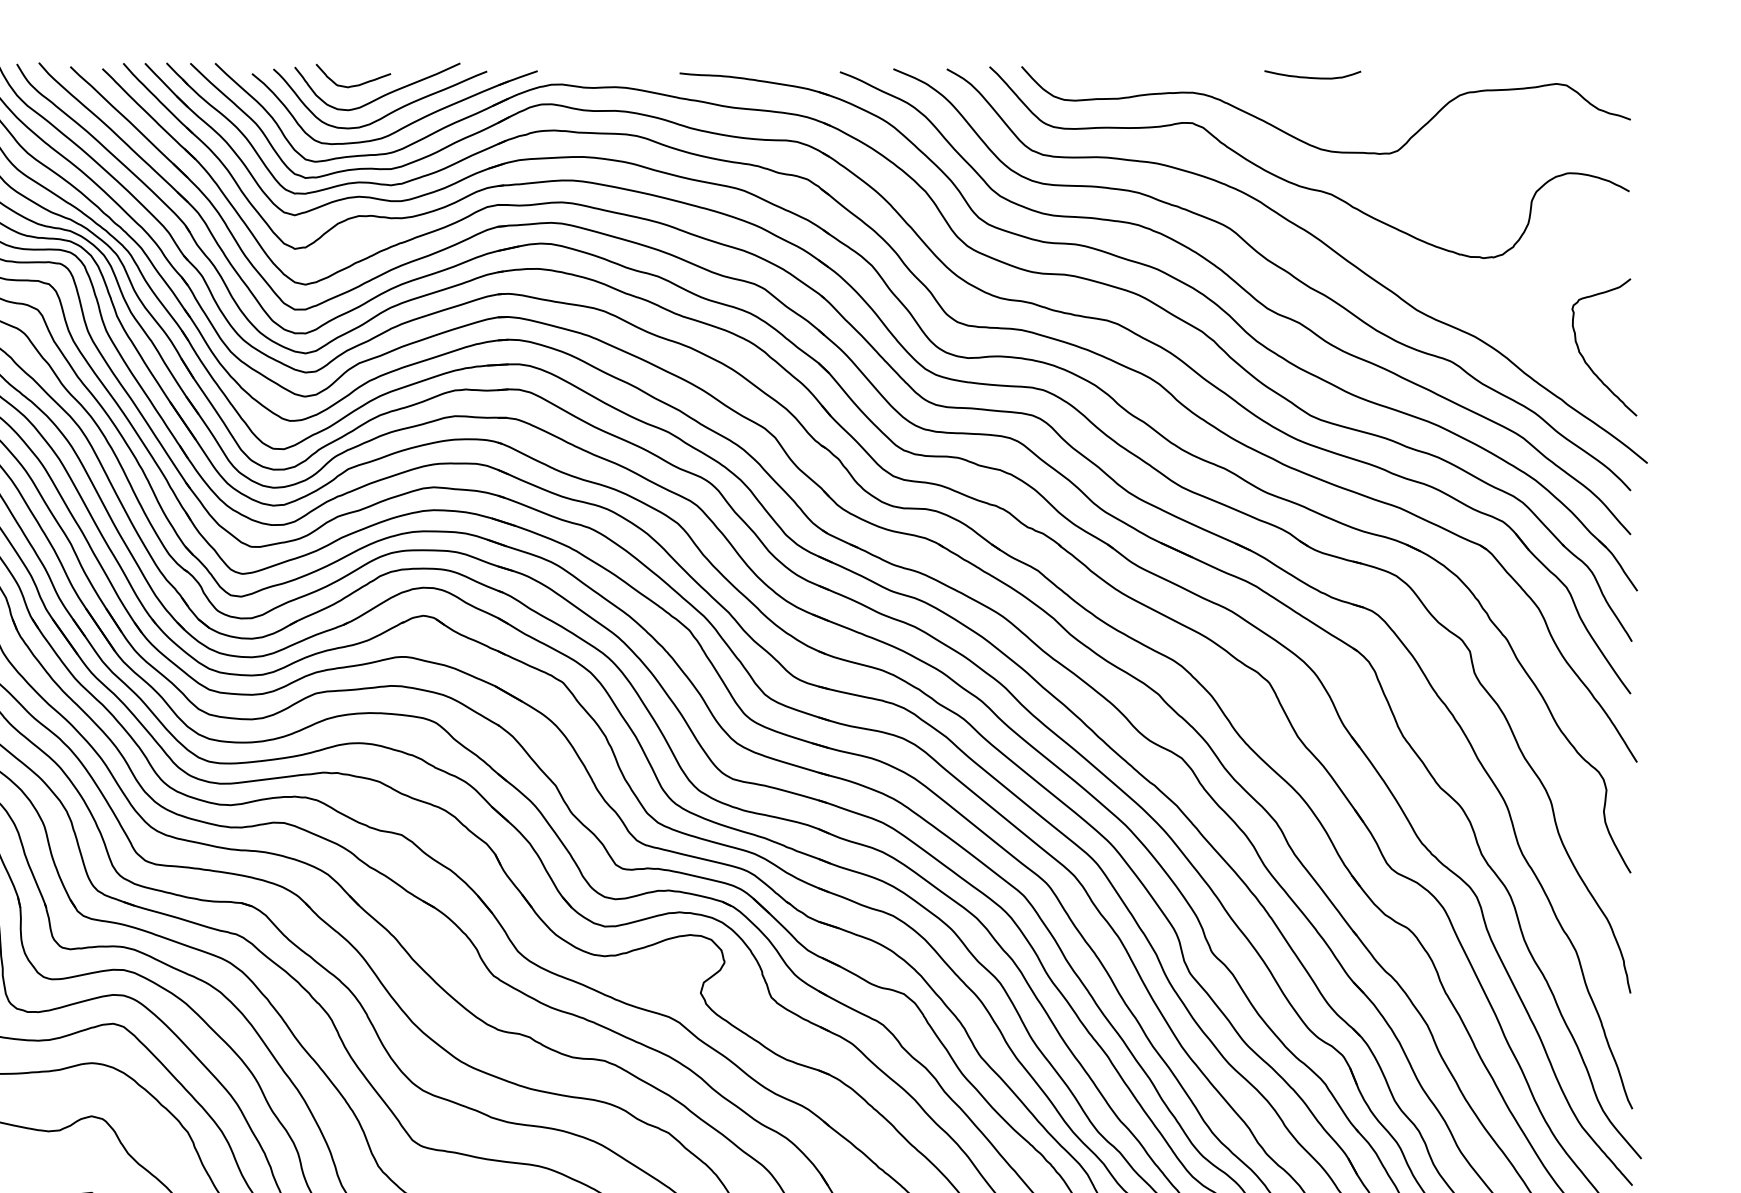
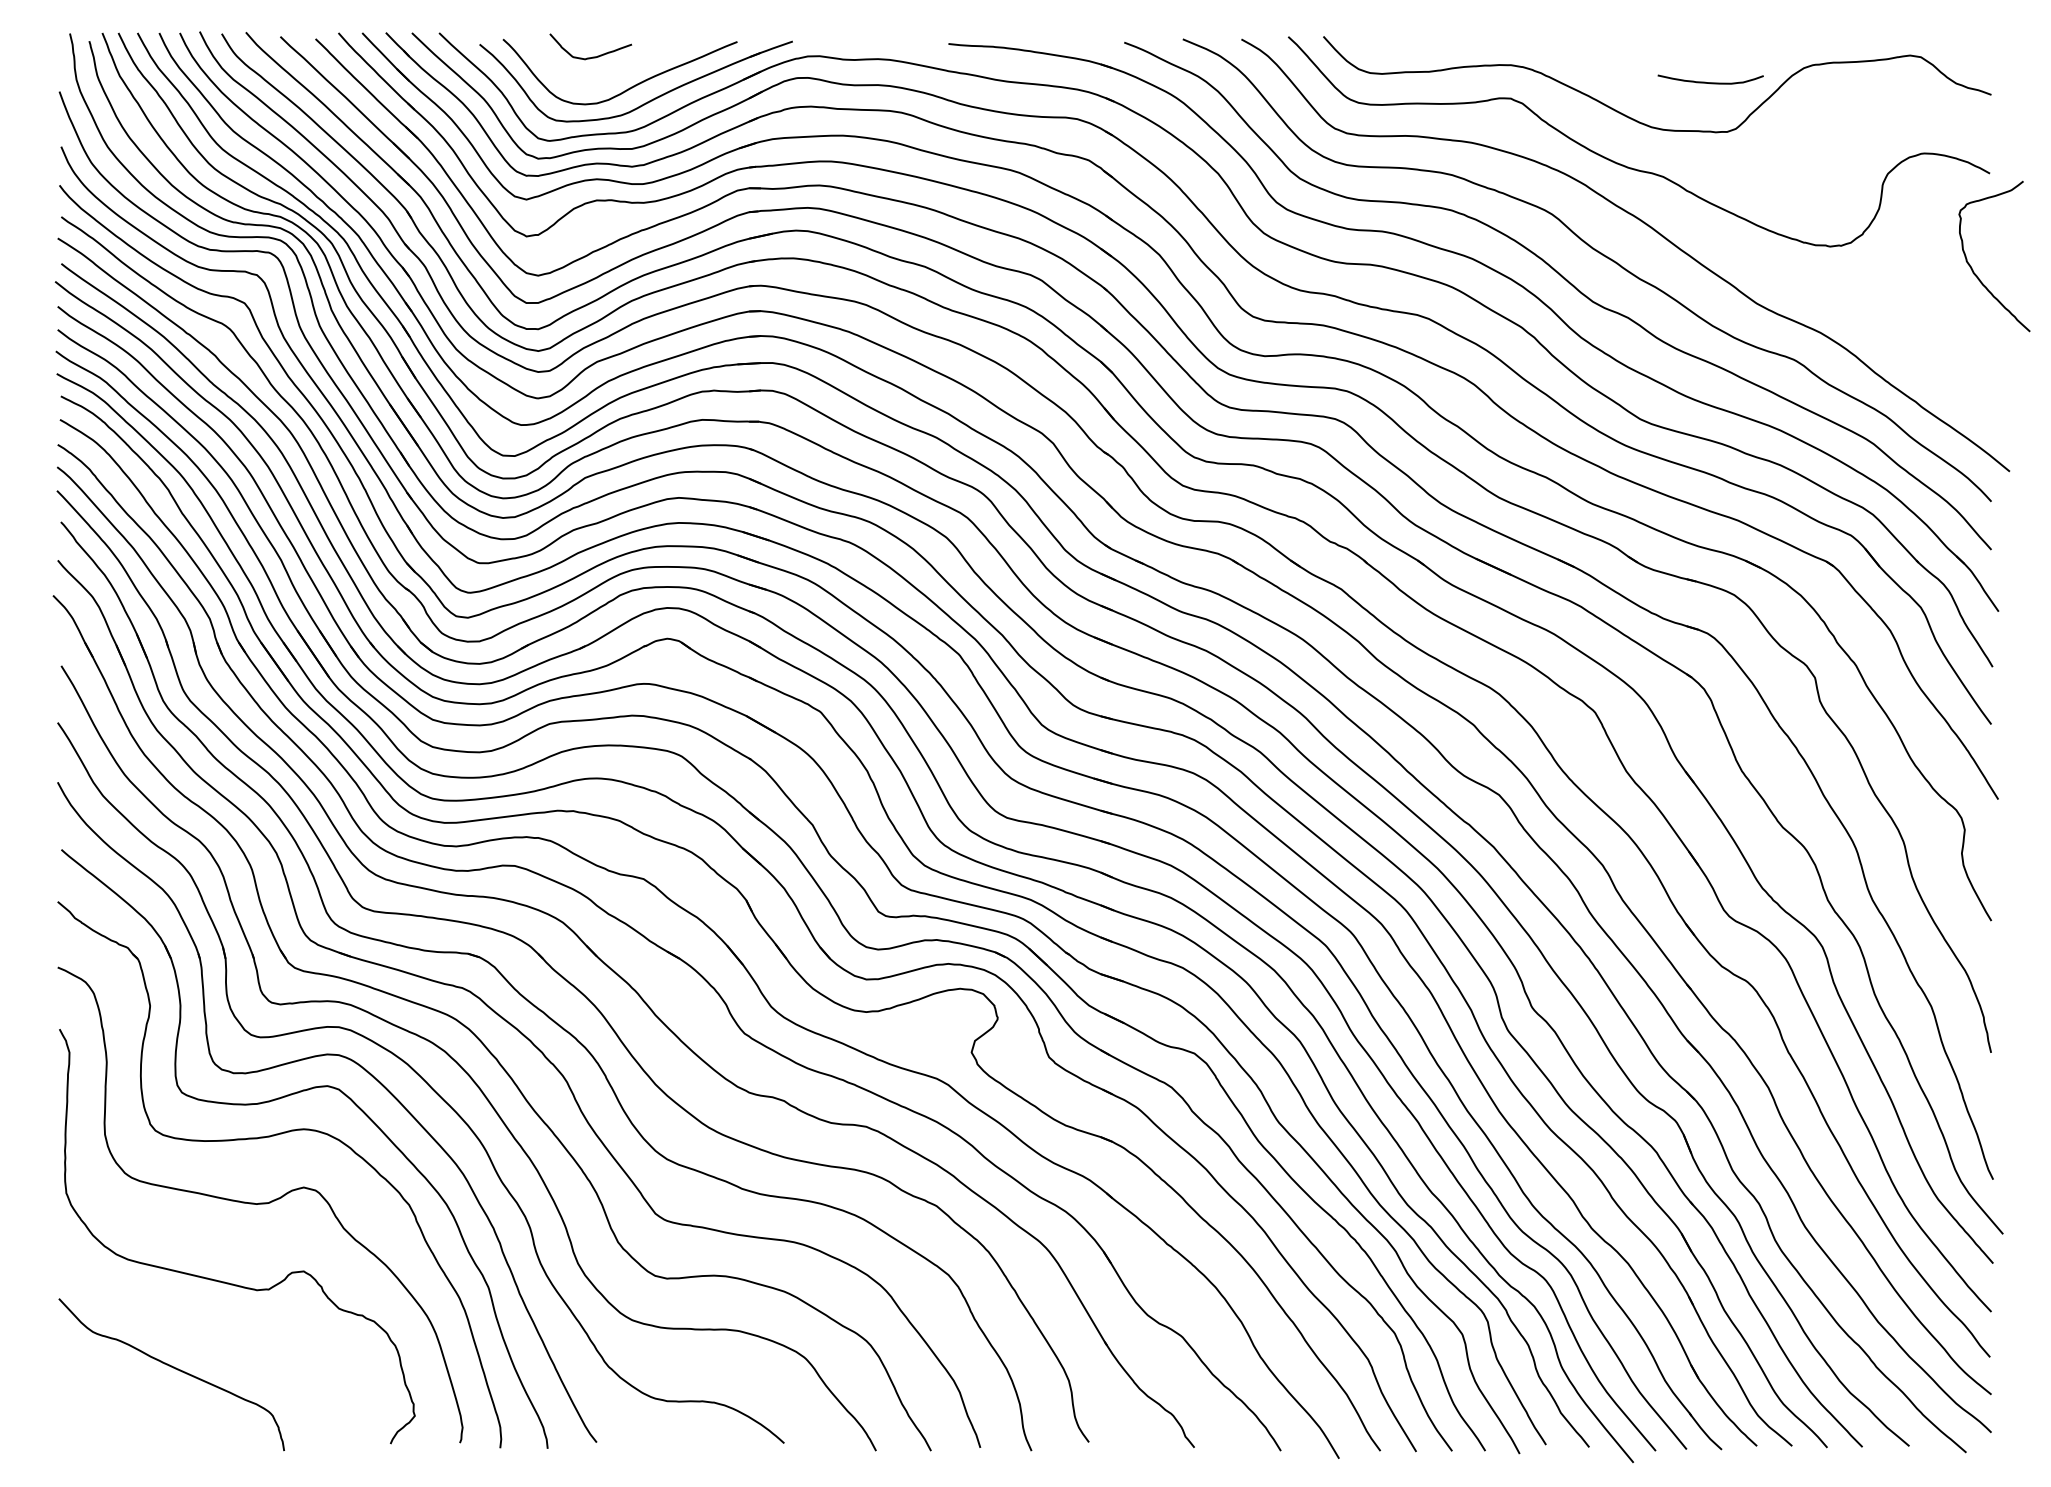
curve: (1312, 77) -> (1710, 82), moved
curve: (381, 95) -> (621, 68), removed
curve: (1584, 357) -> (1972, 267), moved

